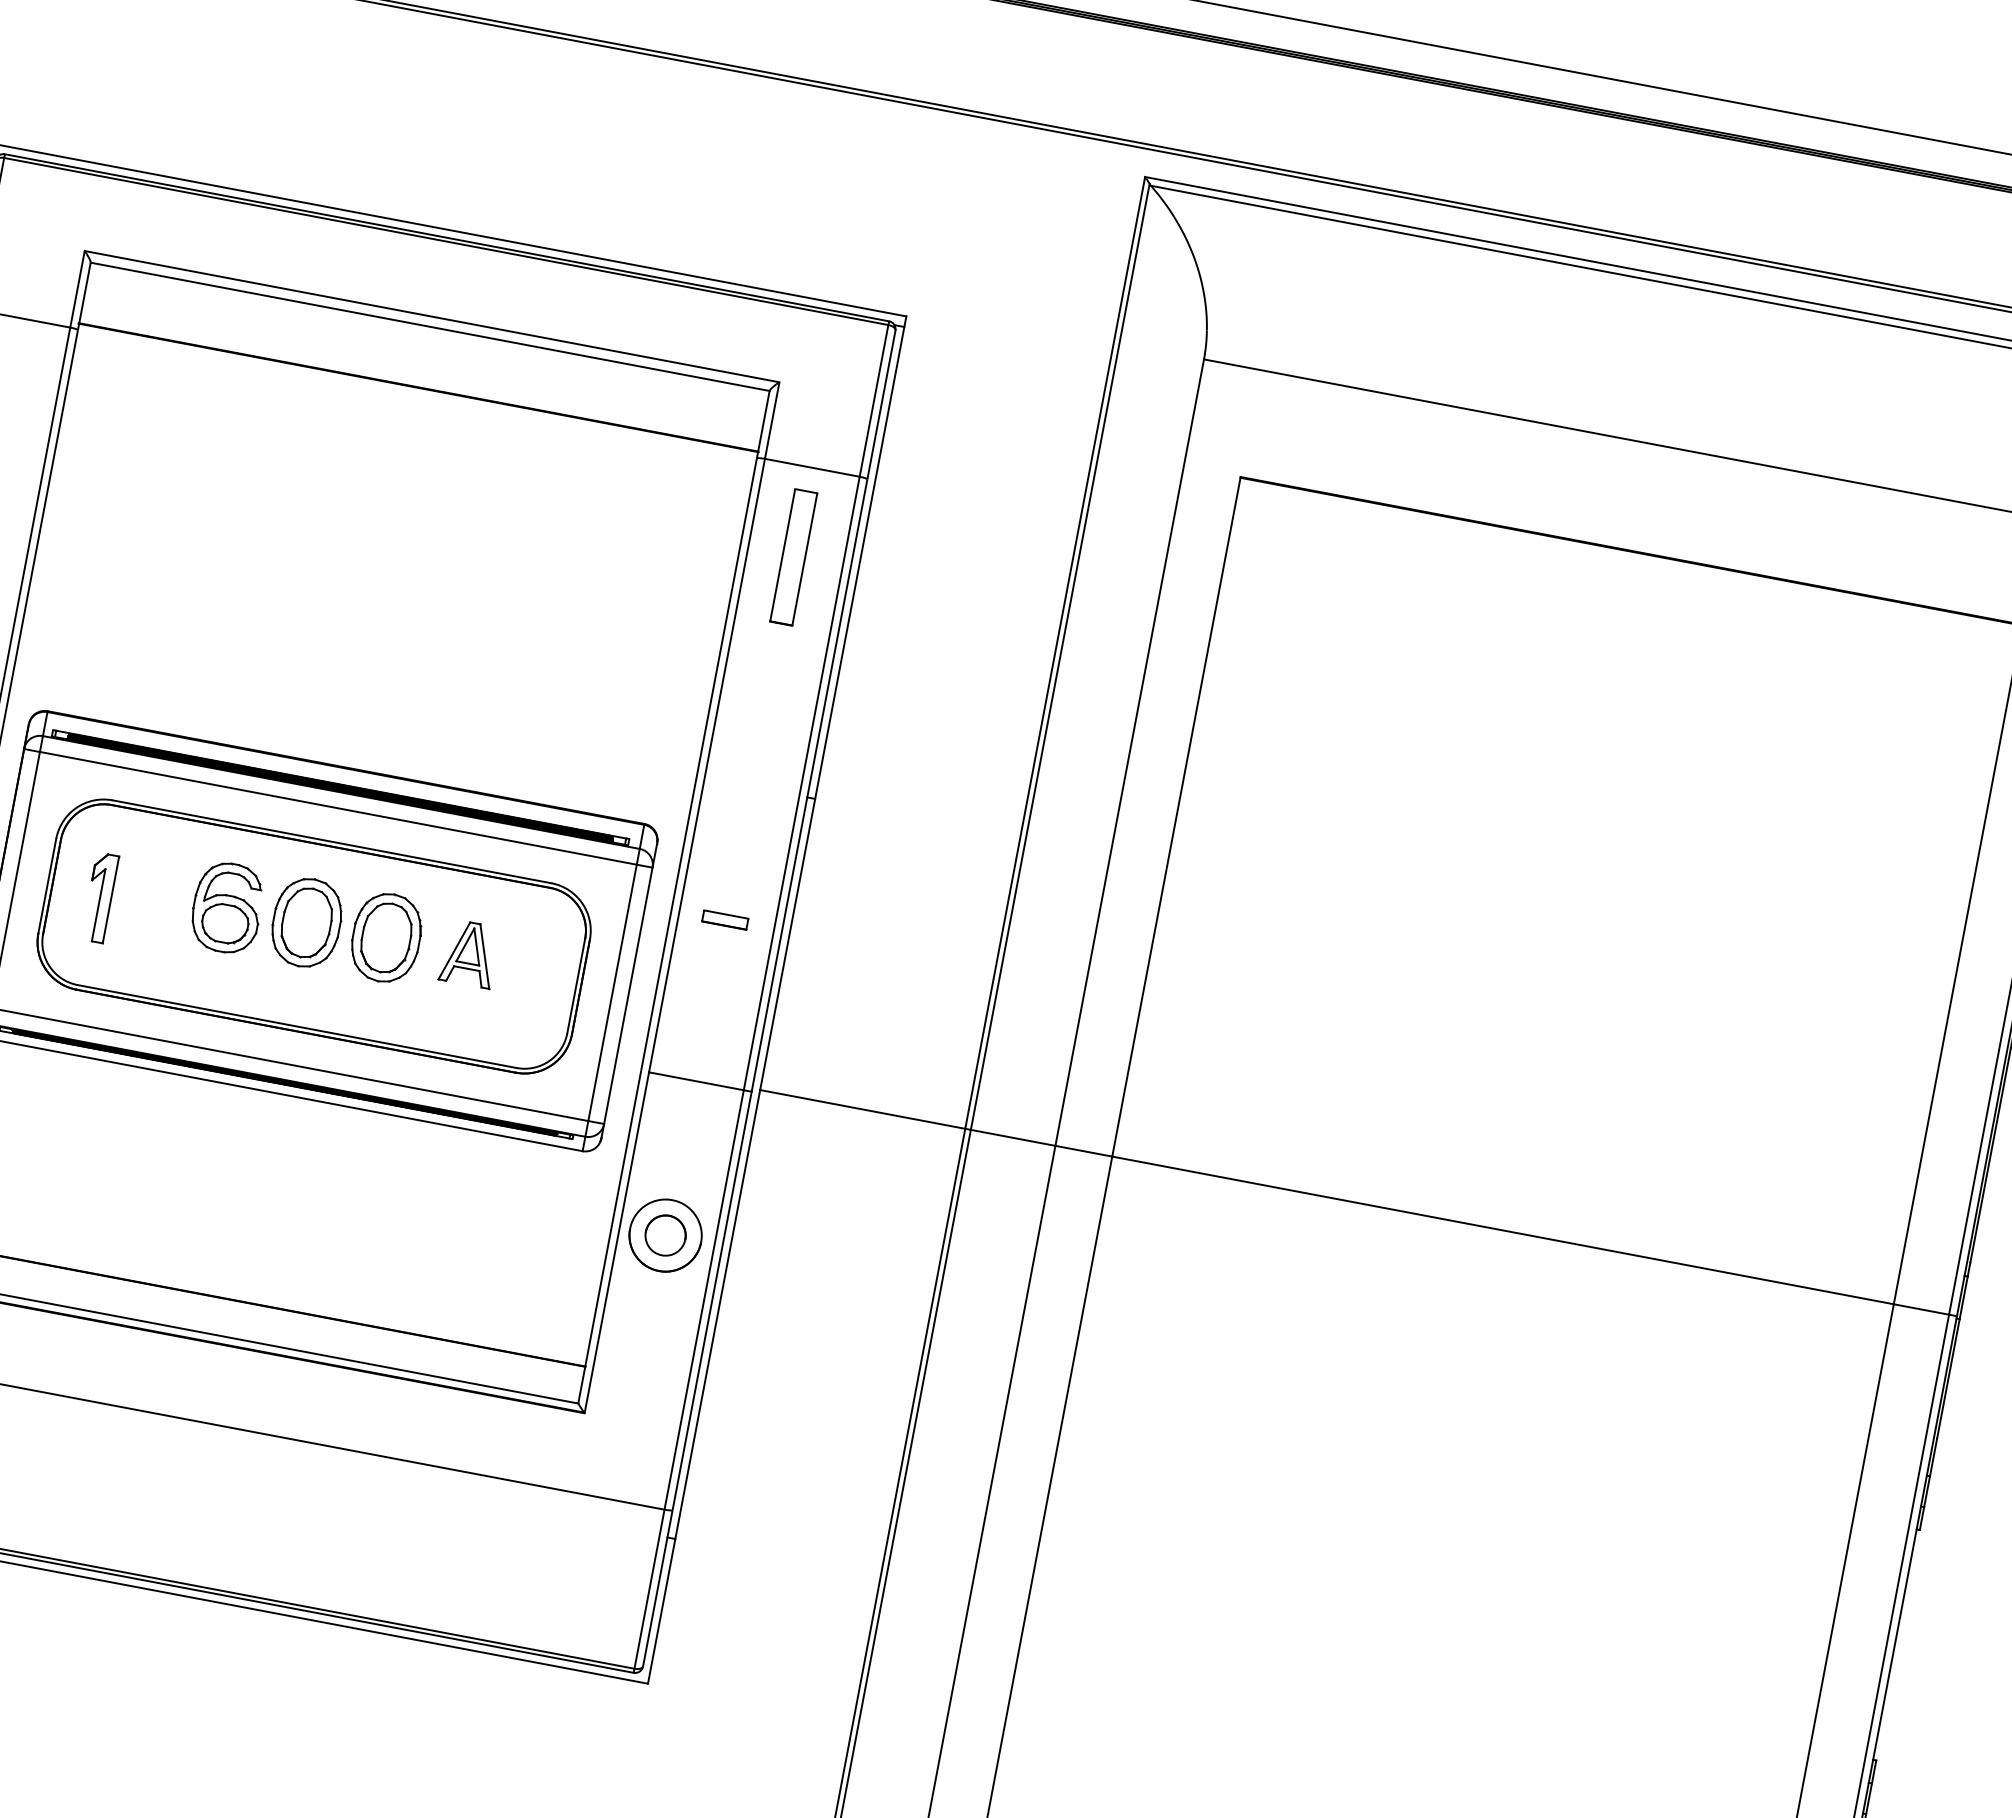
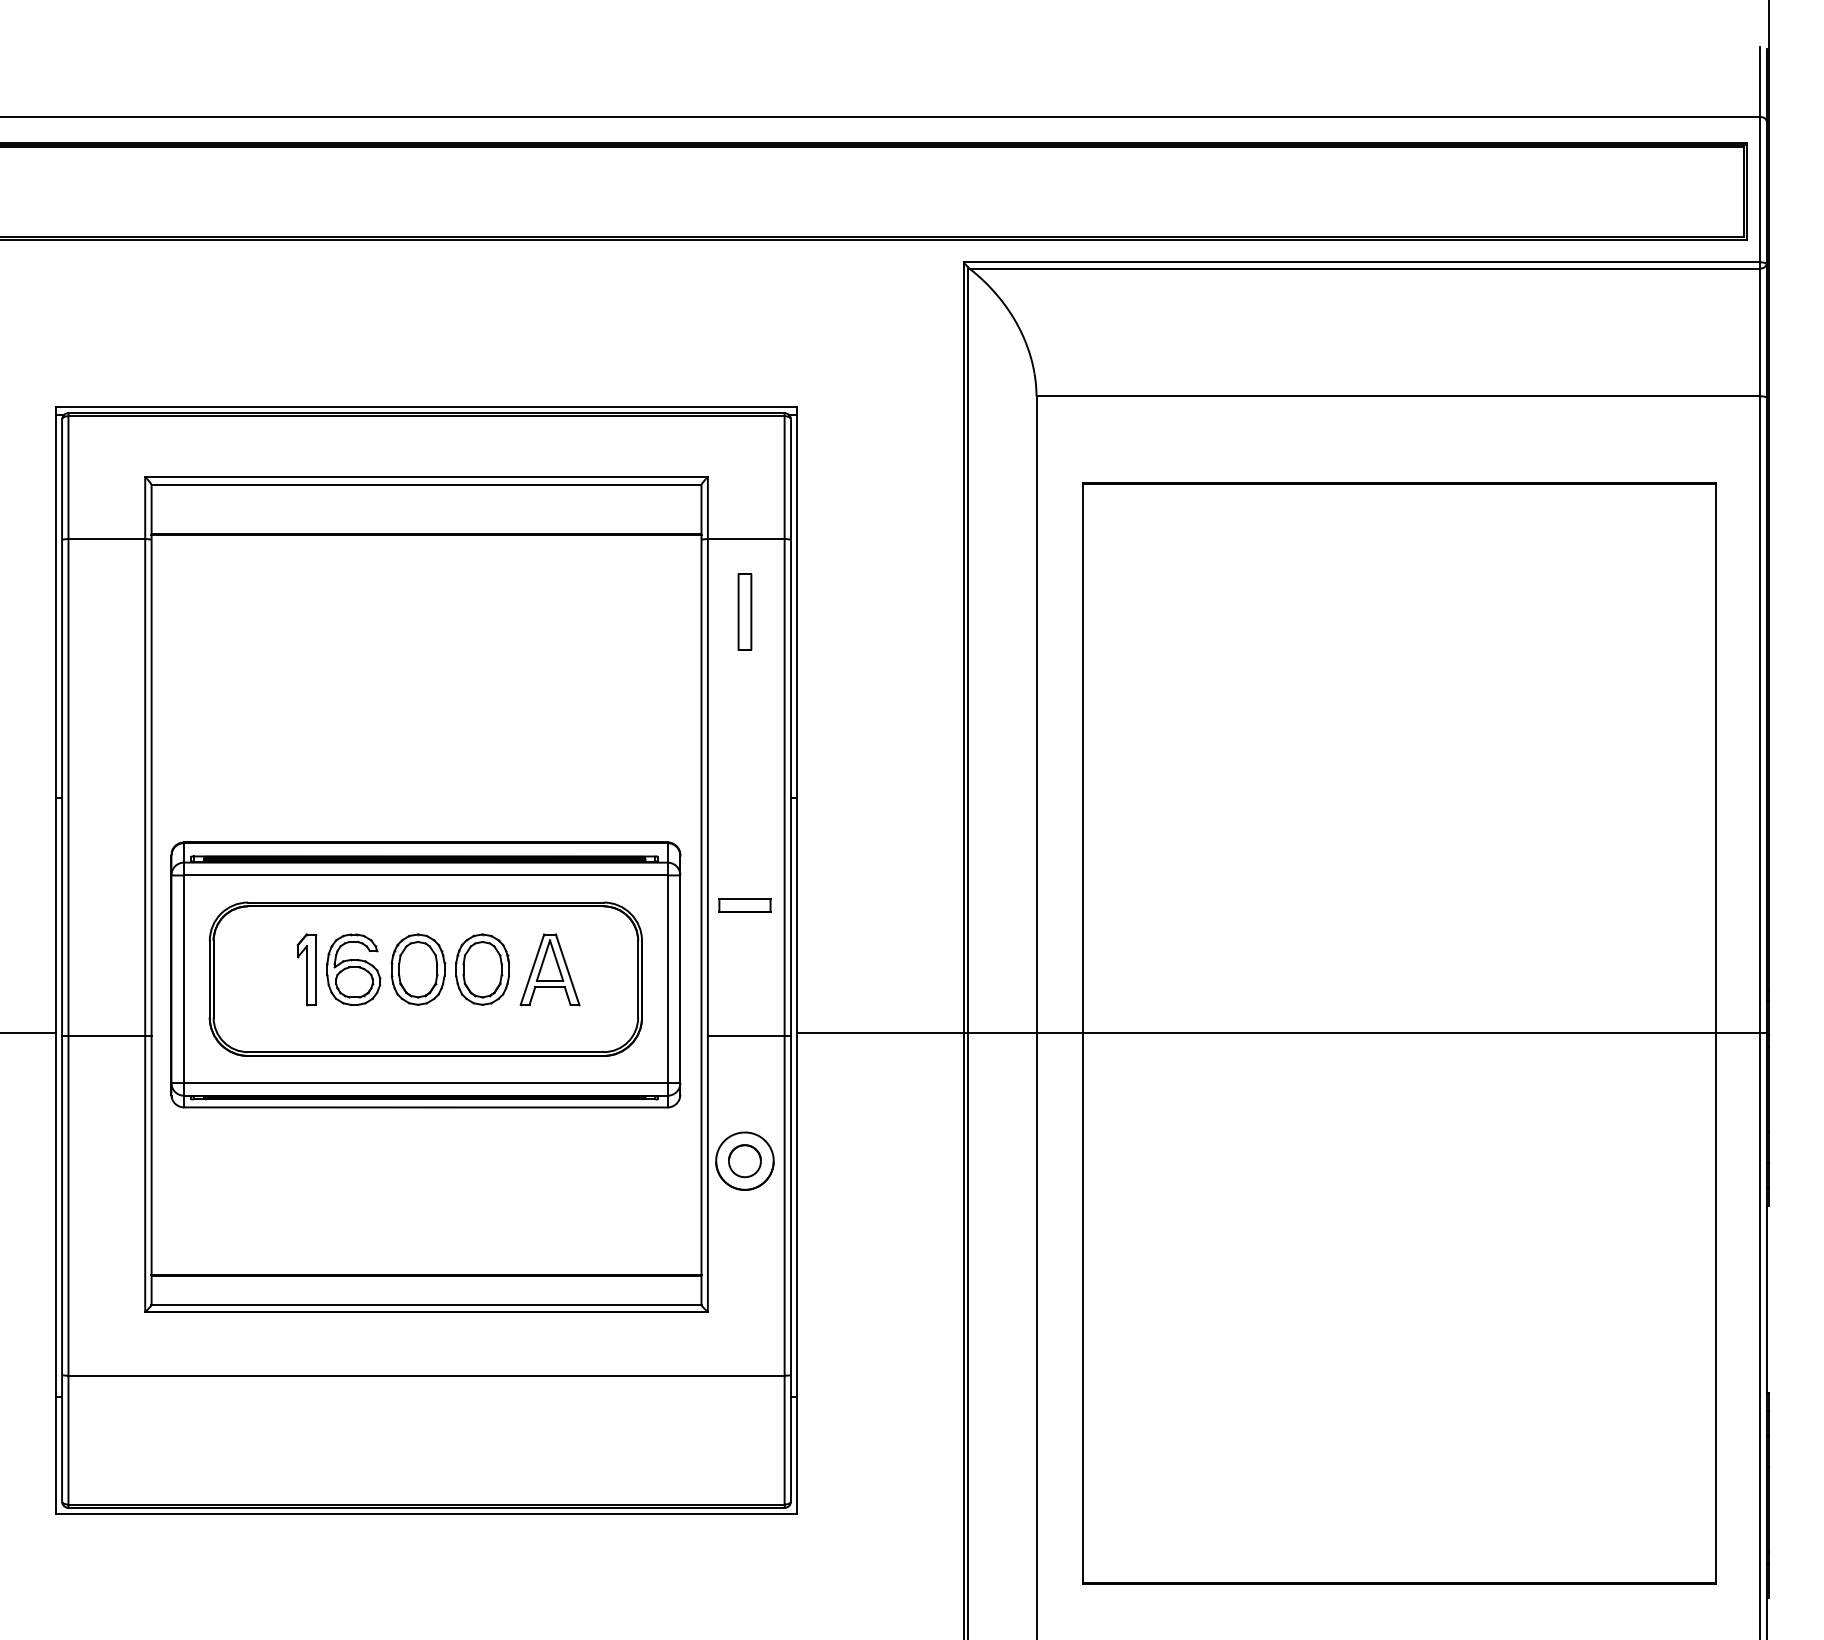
part: (793, 556) -> (744, 611), size x0.71
part: (99, 897) -> (306, 969), moved
part: (724, 919) -> (744, 905), size x1.43
part: (469, 953) -> (549, 969), size x1.43

